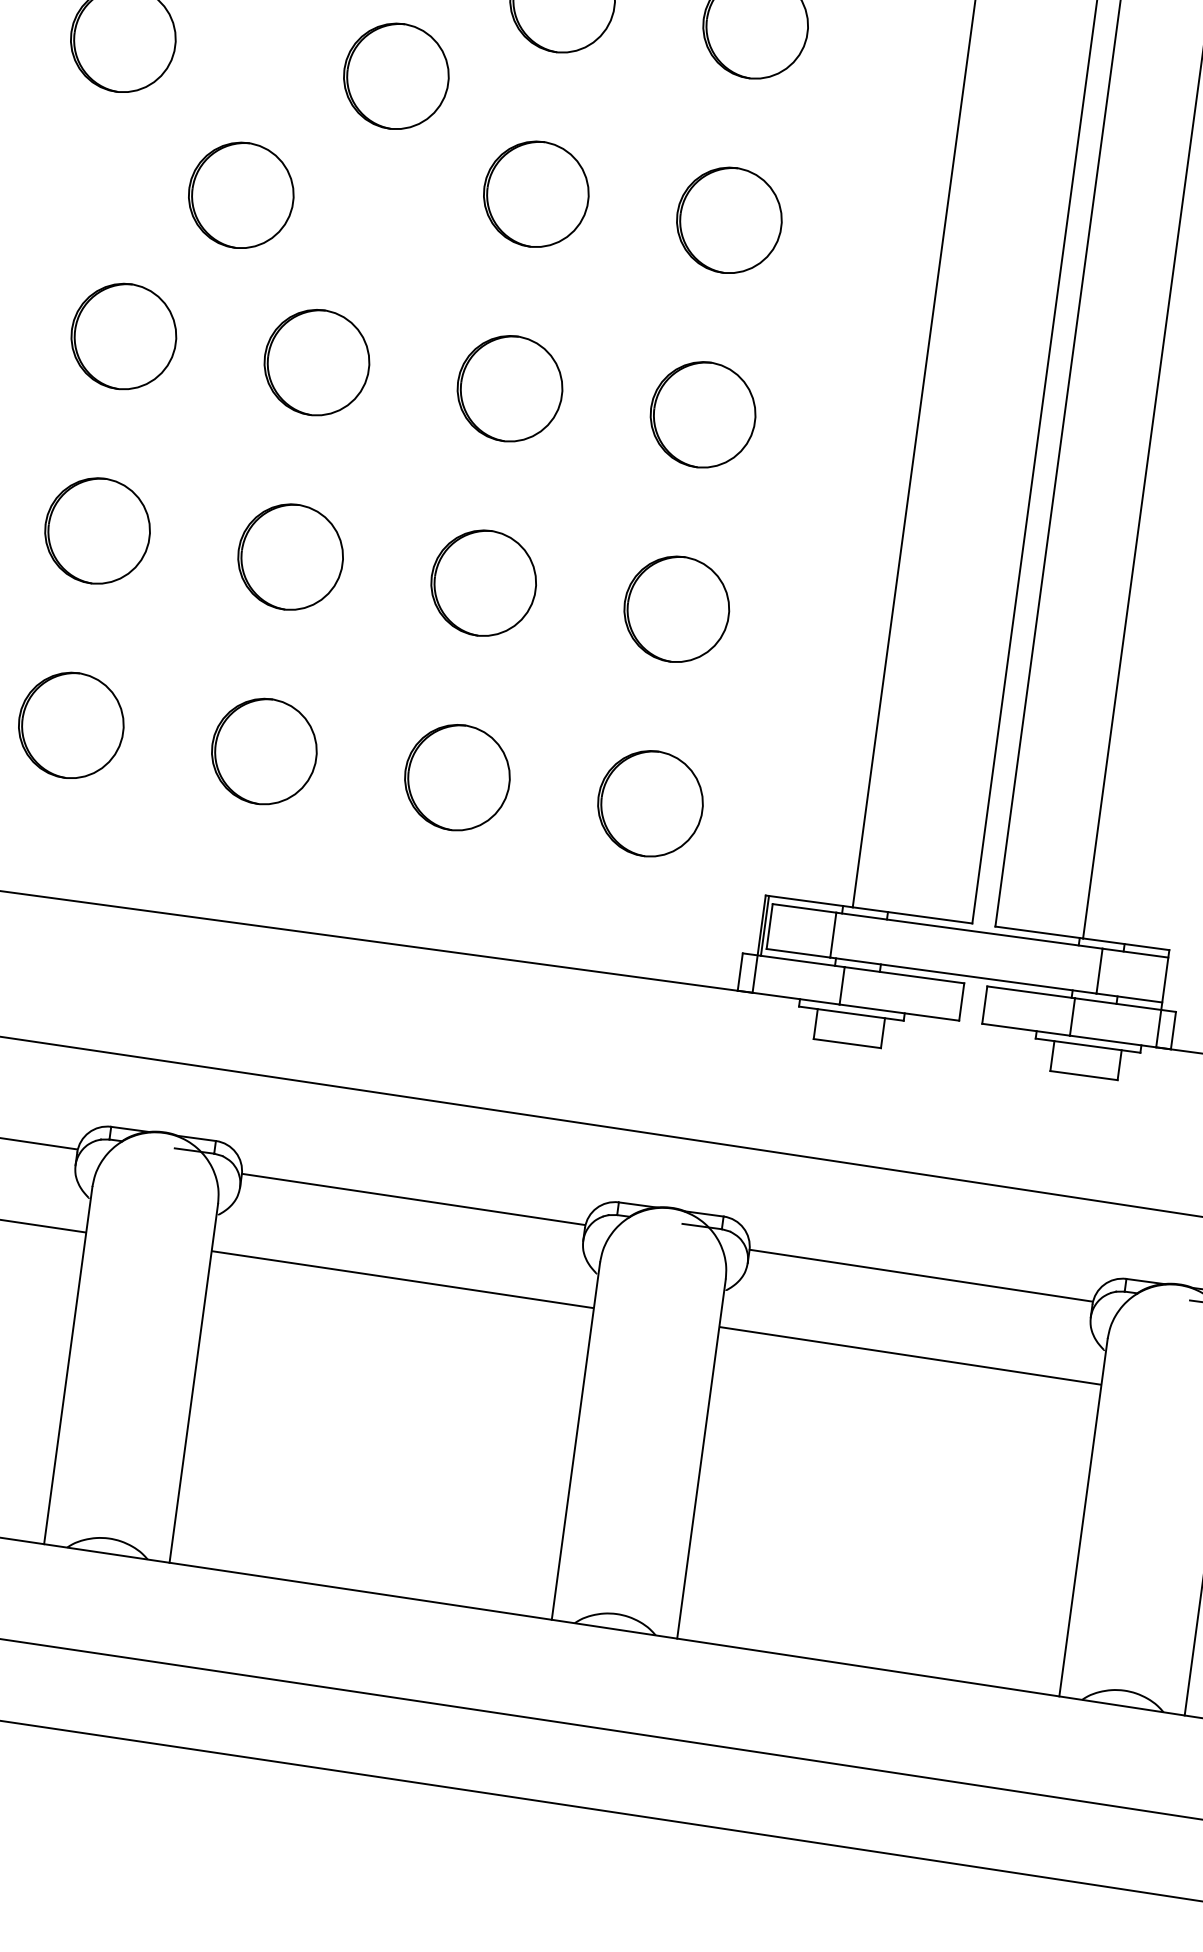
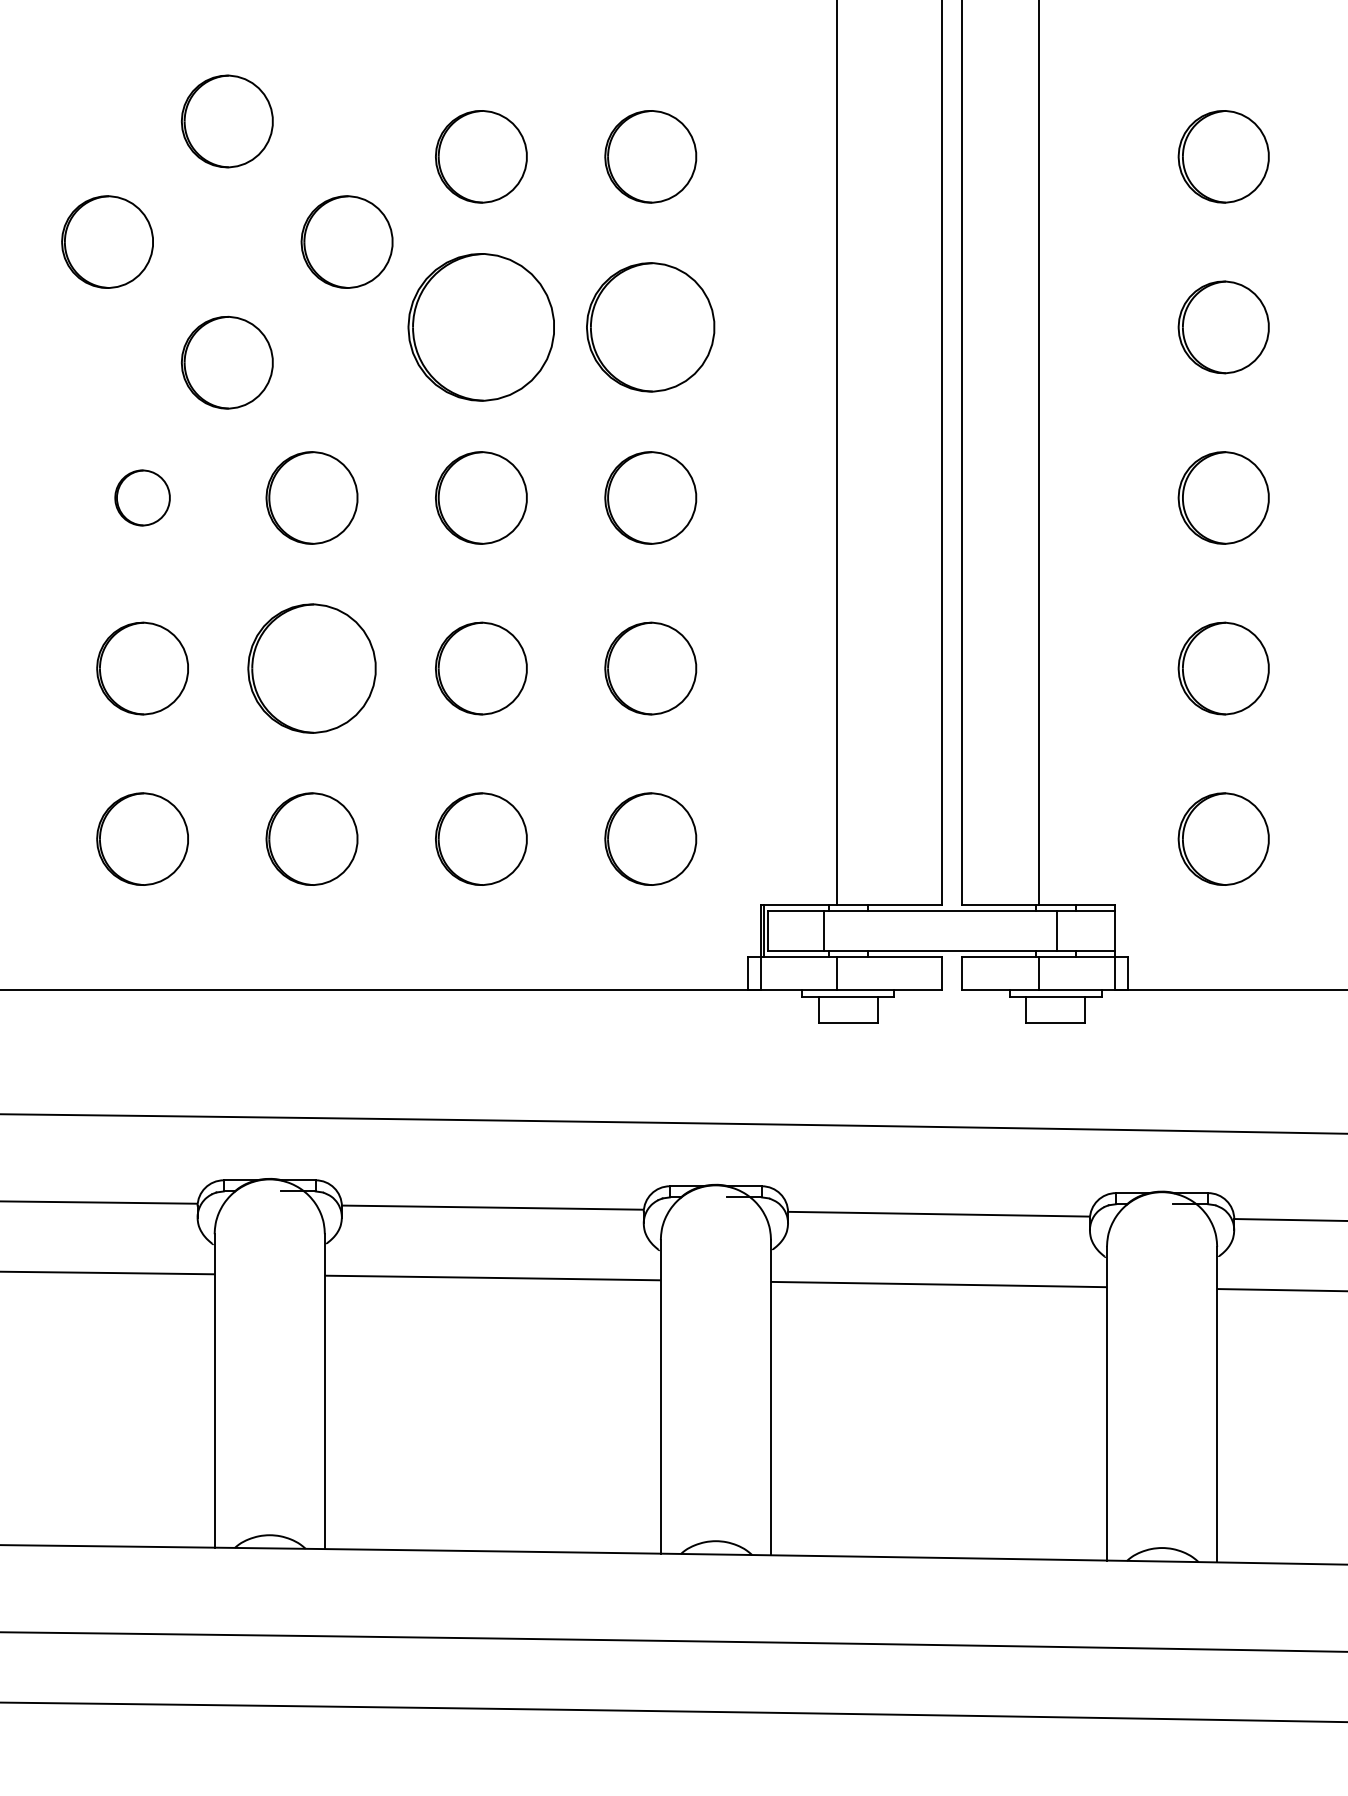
part: (536, 194) -> (481, 327), size x1.6
part: (729, 220) -> (650, 327), size x1.4
part: (123, 335) -> (142, 497), size x0.6
part: (290, 556) -> (311, 668), size x1.4

